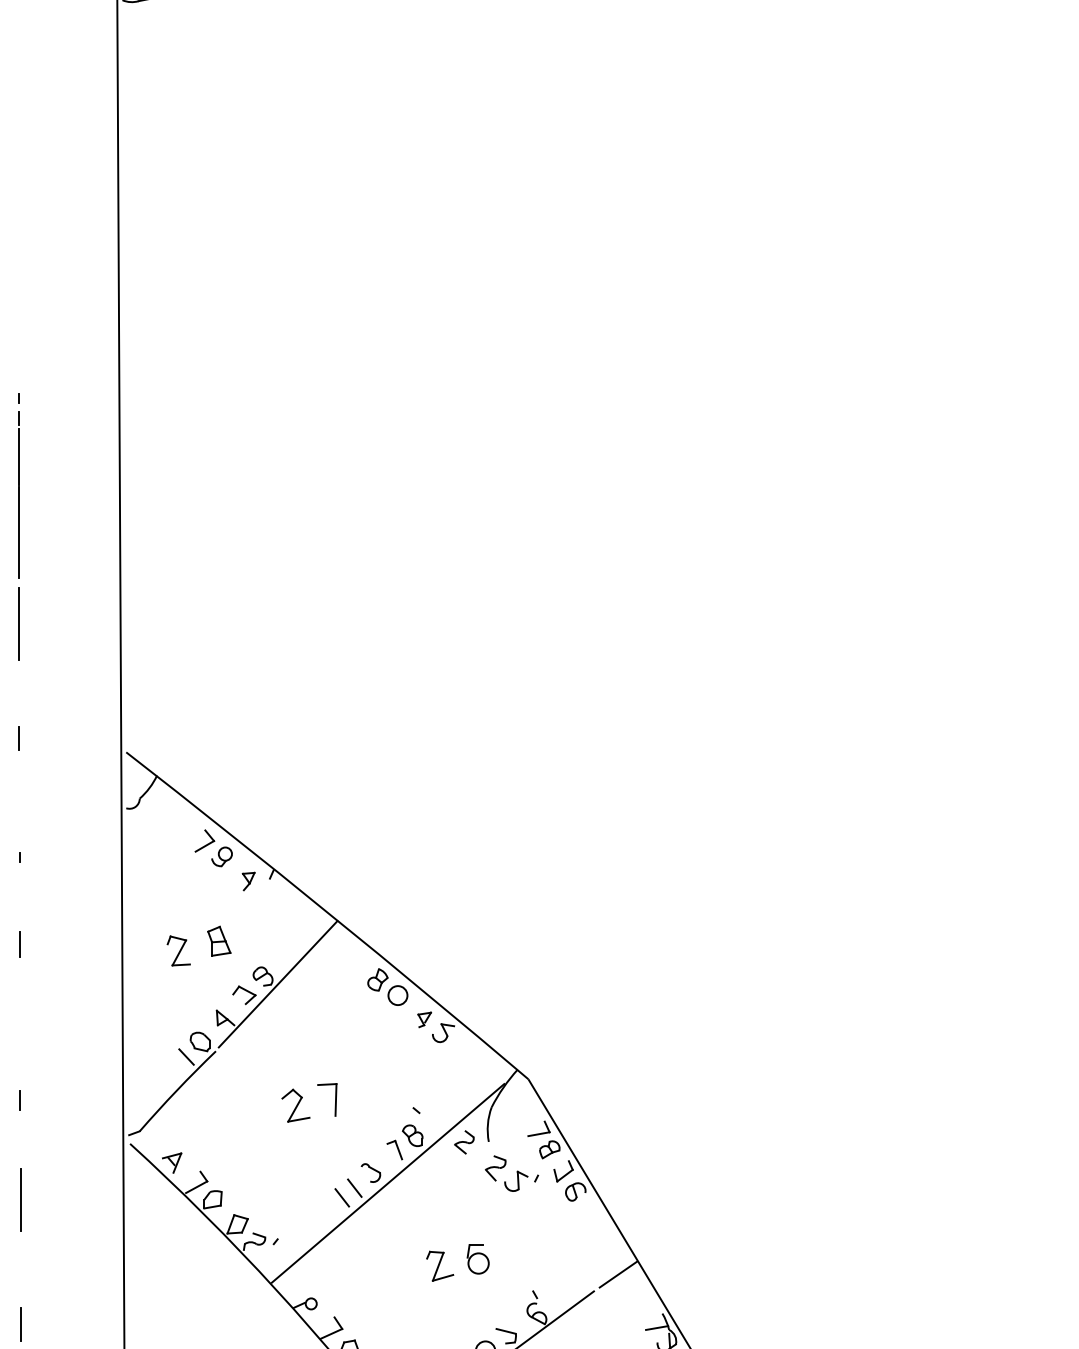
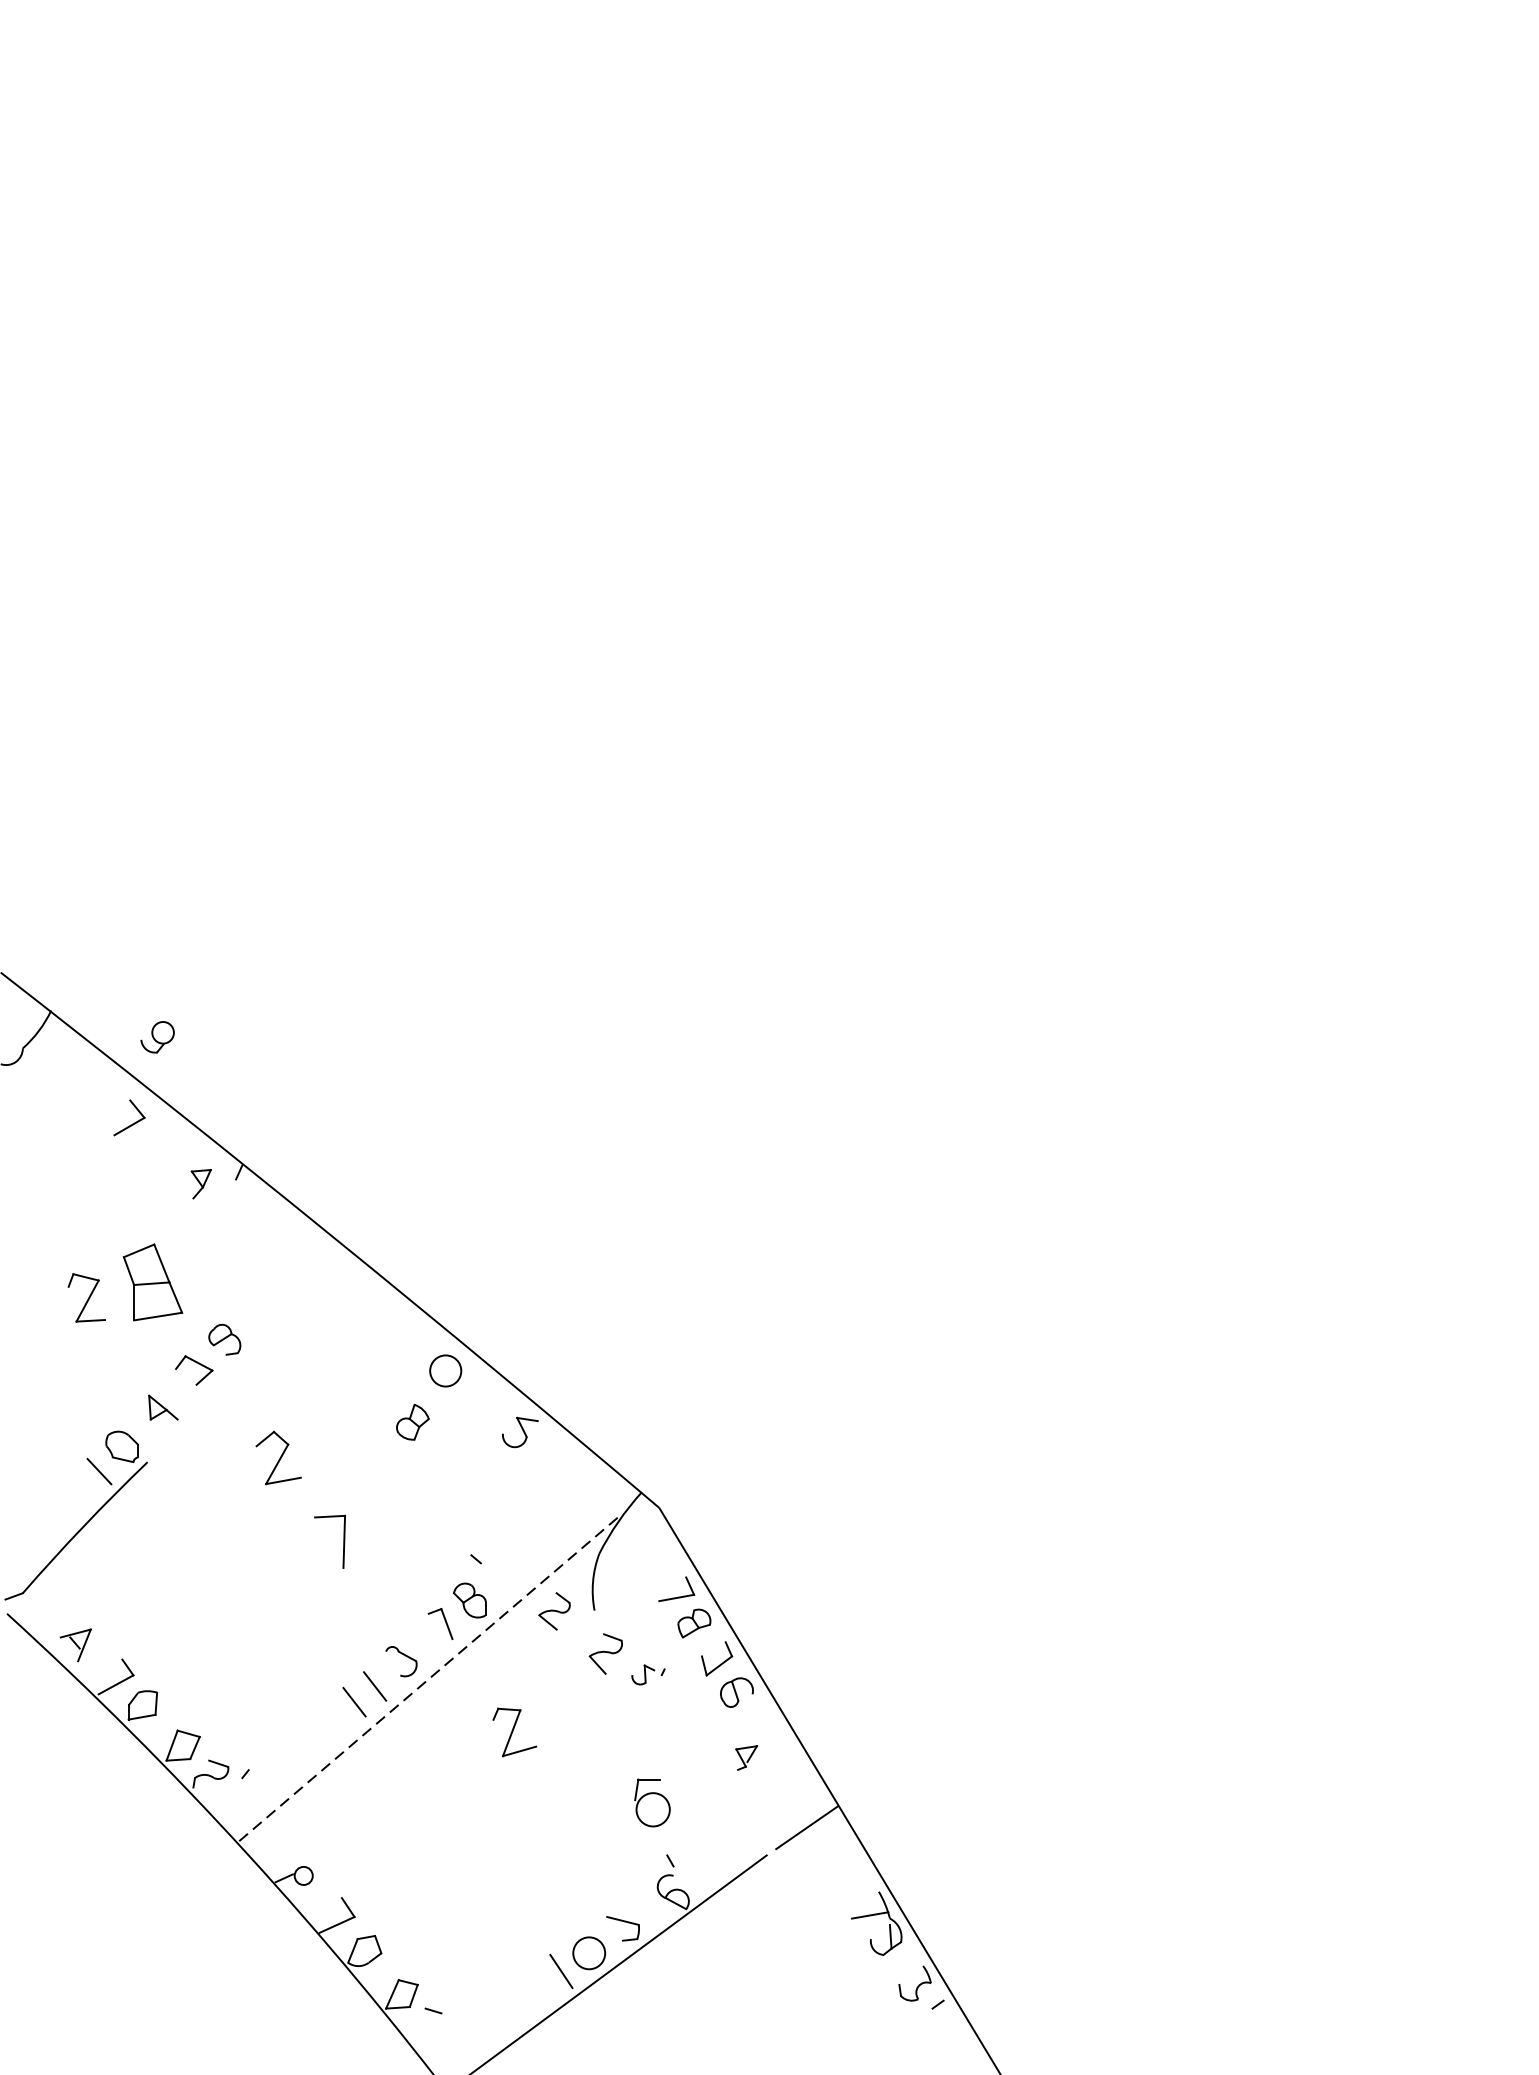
part: (221, 856) -> (156, 1036), moved
part: (219, 940) -> (153, 1280), size x1.6
part: (377, 979) -> (412, 1421), moved
line: (277, 984) -> (248, 1352), removed
part: (424, 1019) -> (746, 1757), moved
part: (295, 1105) -> (277, 1457), moved
part: (521, 1180) -> (648, 1673), size x0.6
line: (388, 1183) -> (430, 1678), solid -> dashed
part: (477, 1259) -> (651, 1803), moved
part: (440, 1265) -> (515, 1731), moved

